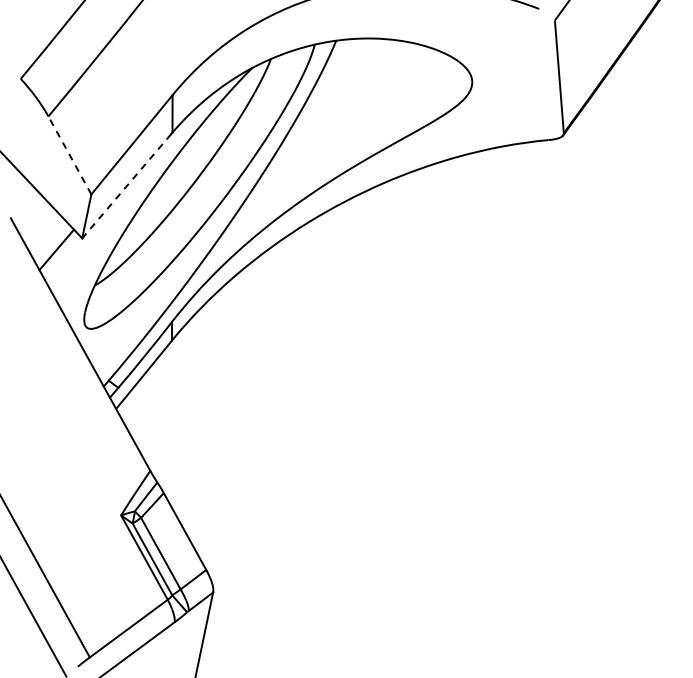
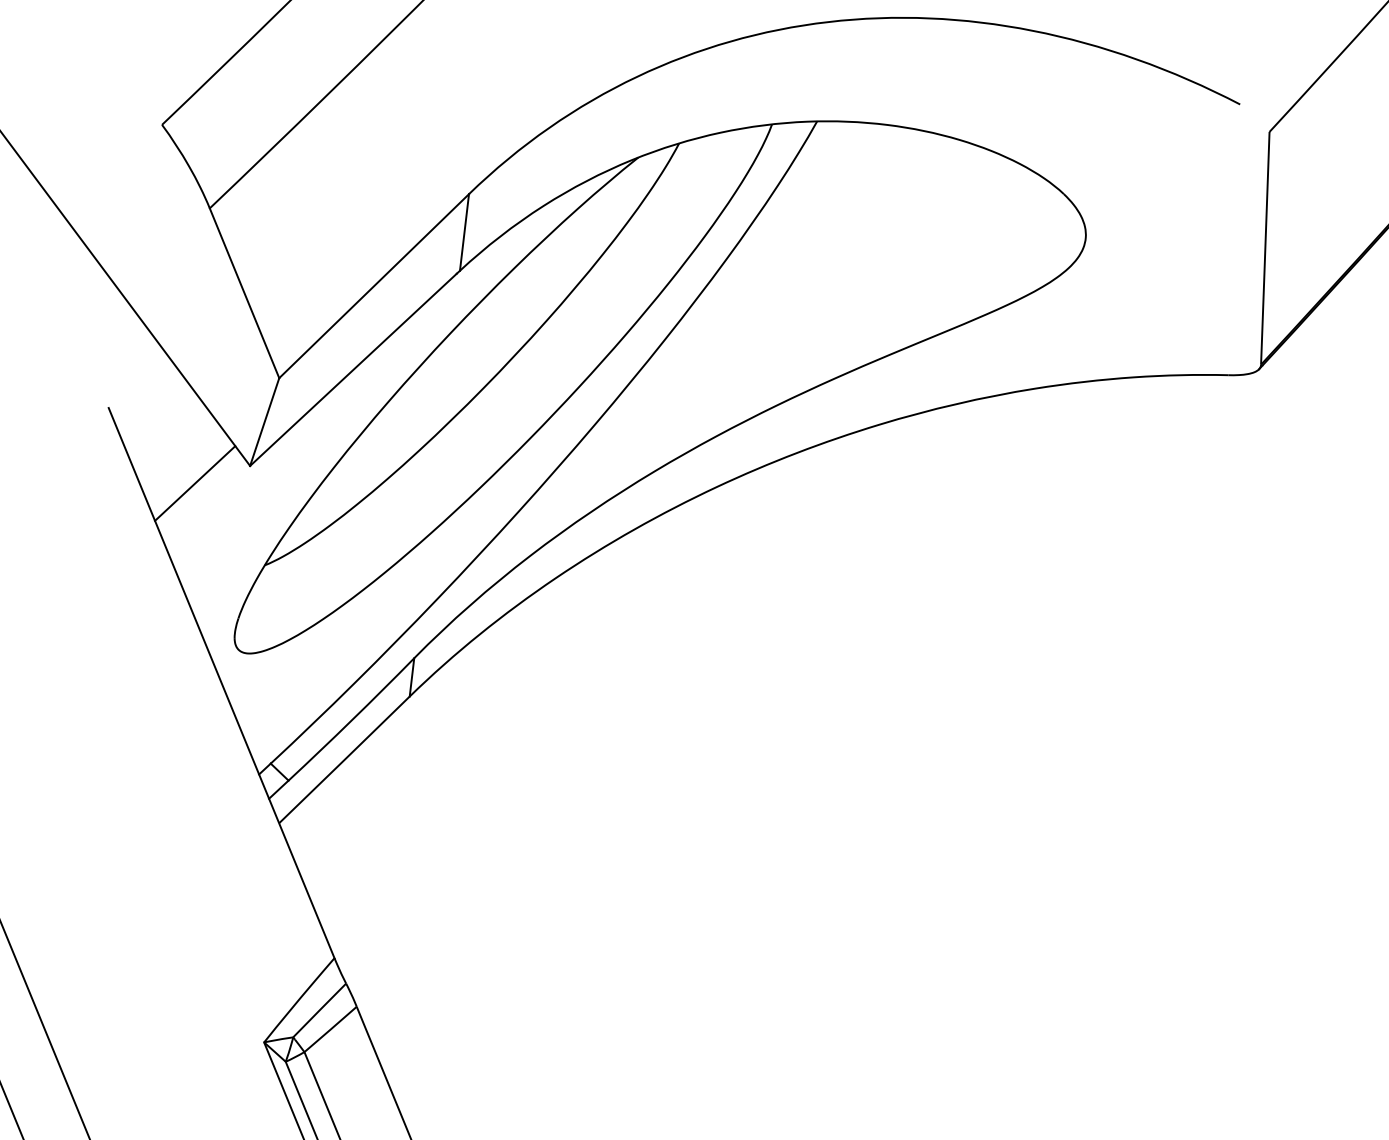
line: (69, 155) -> (243, 293), dashed -> solid
line: (126, 186) -> (353, 370), dashed -> solid

